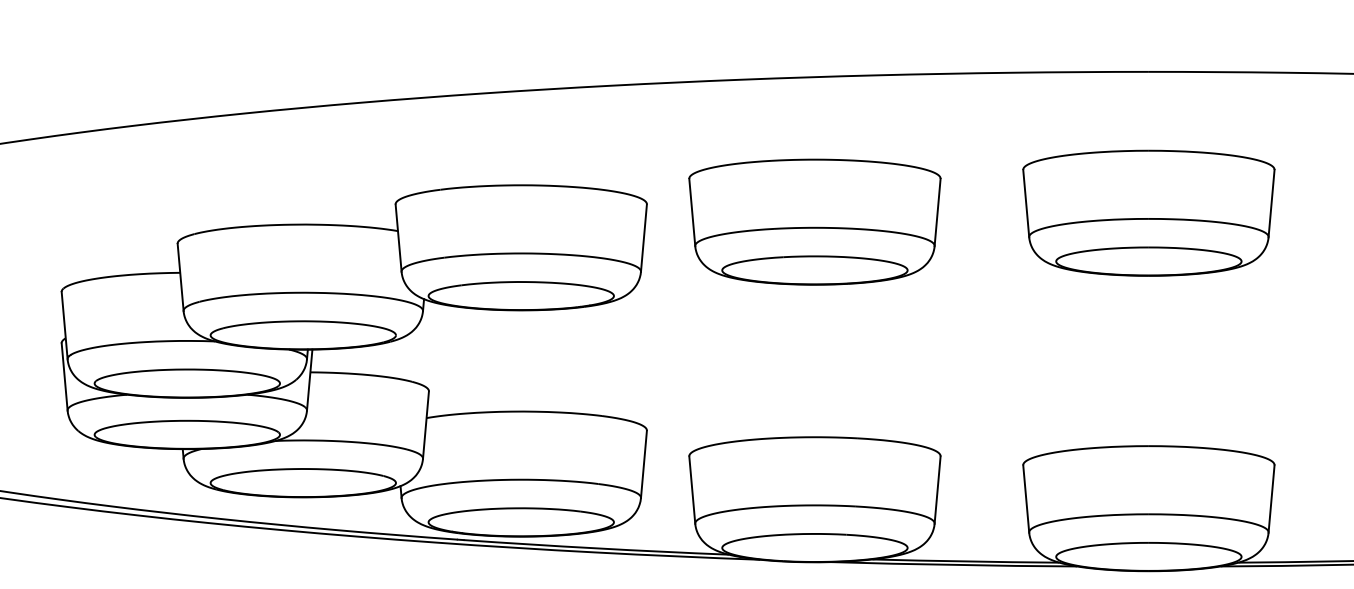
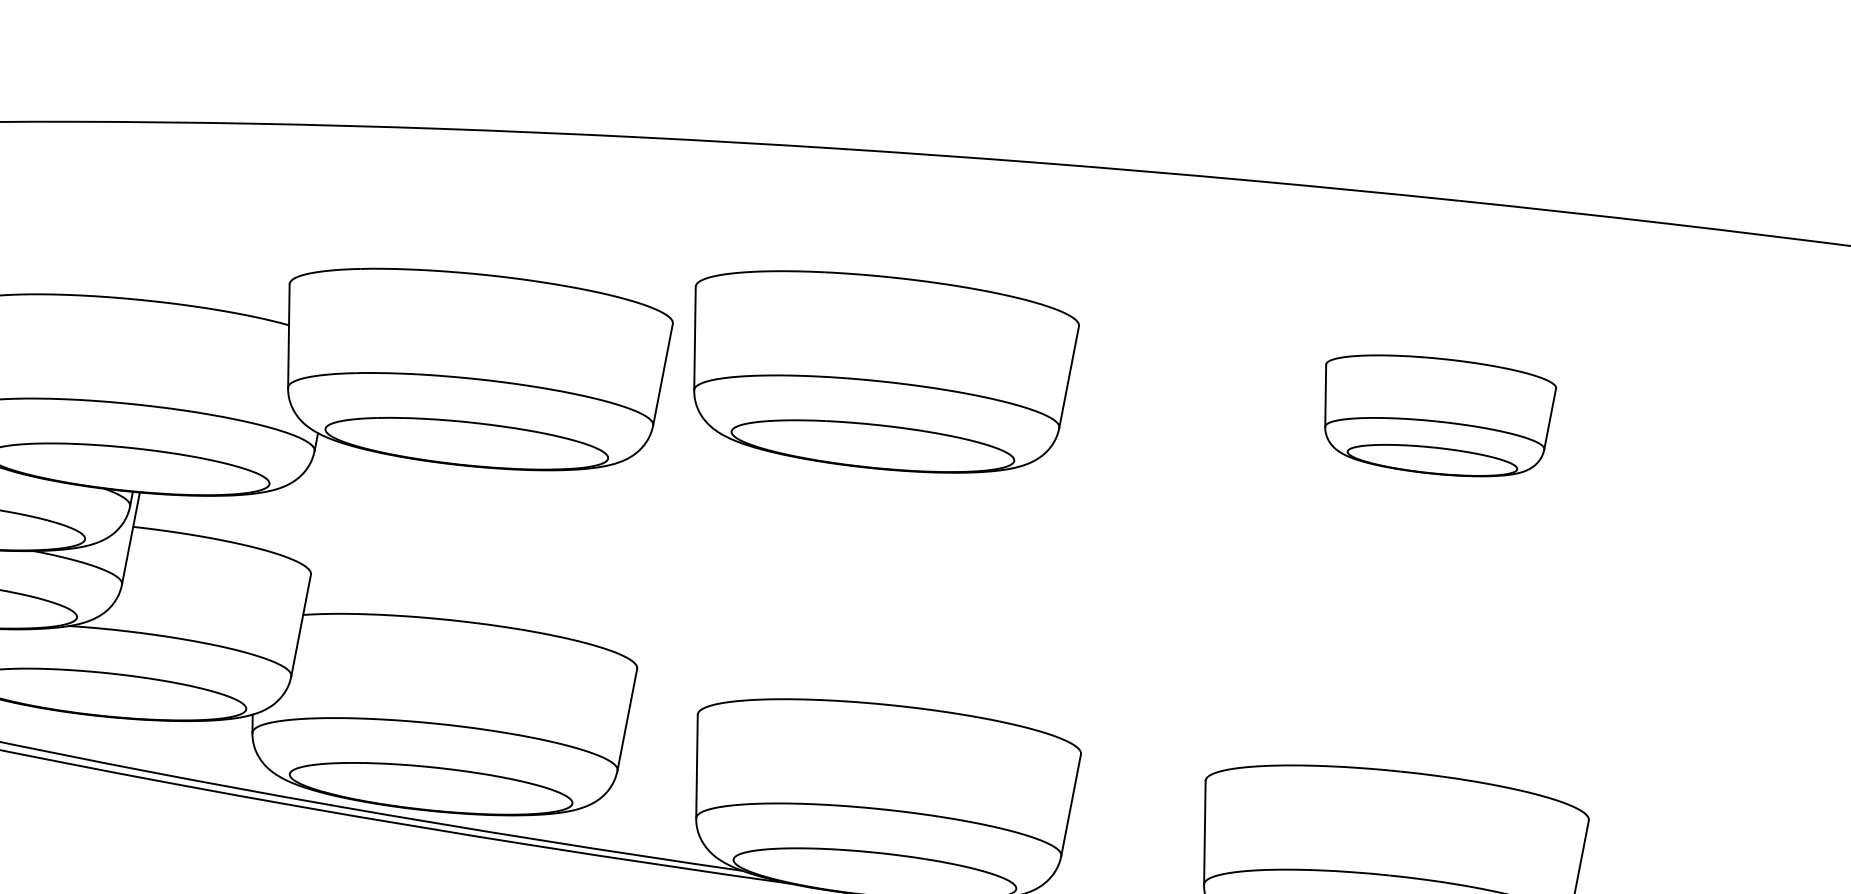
part: (1148, 212) -> (1436, 415), size x0.6
part: (814, 221) -> (879, 371), moved

